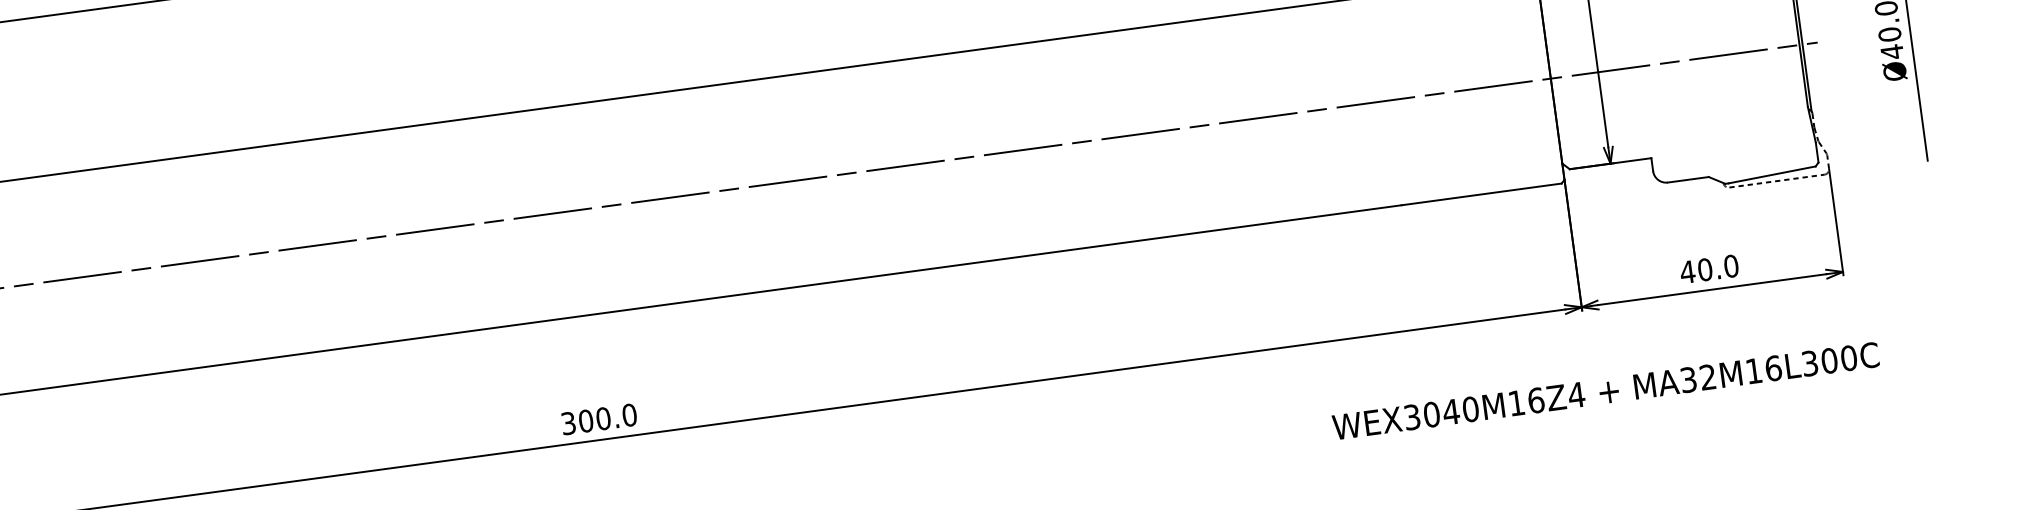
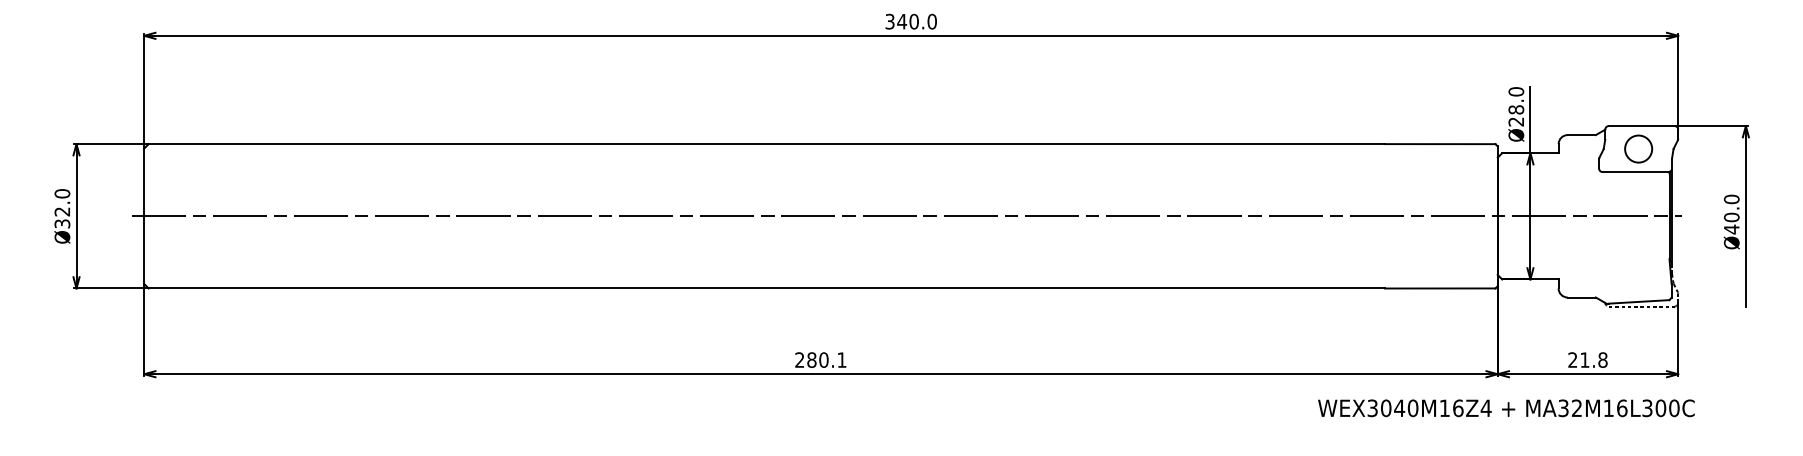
text: (1708, 268) -> (1587, 359), 40.0 -> 21.8
text: (1606, 391) -> (1506, 408), moved
text: (598, 418) -> (820, 359), 300.0 -> 280.1

